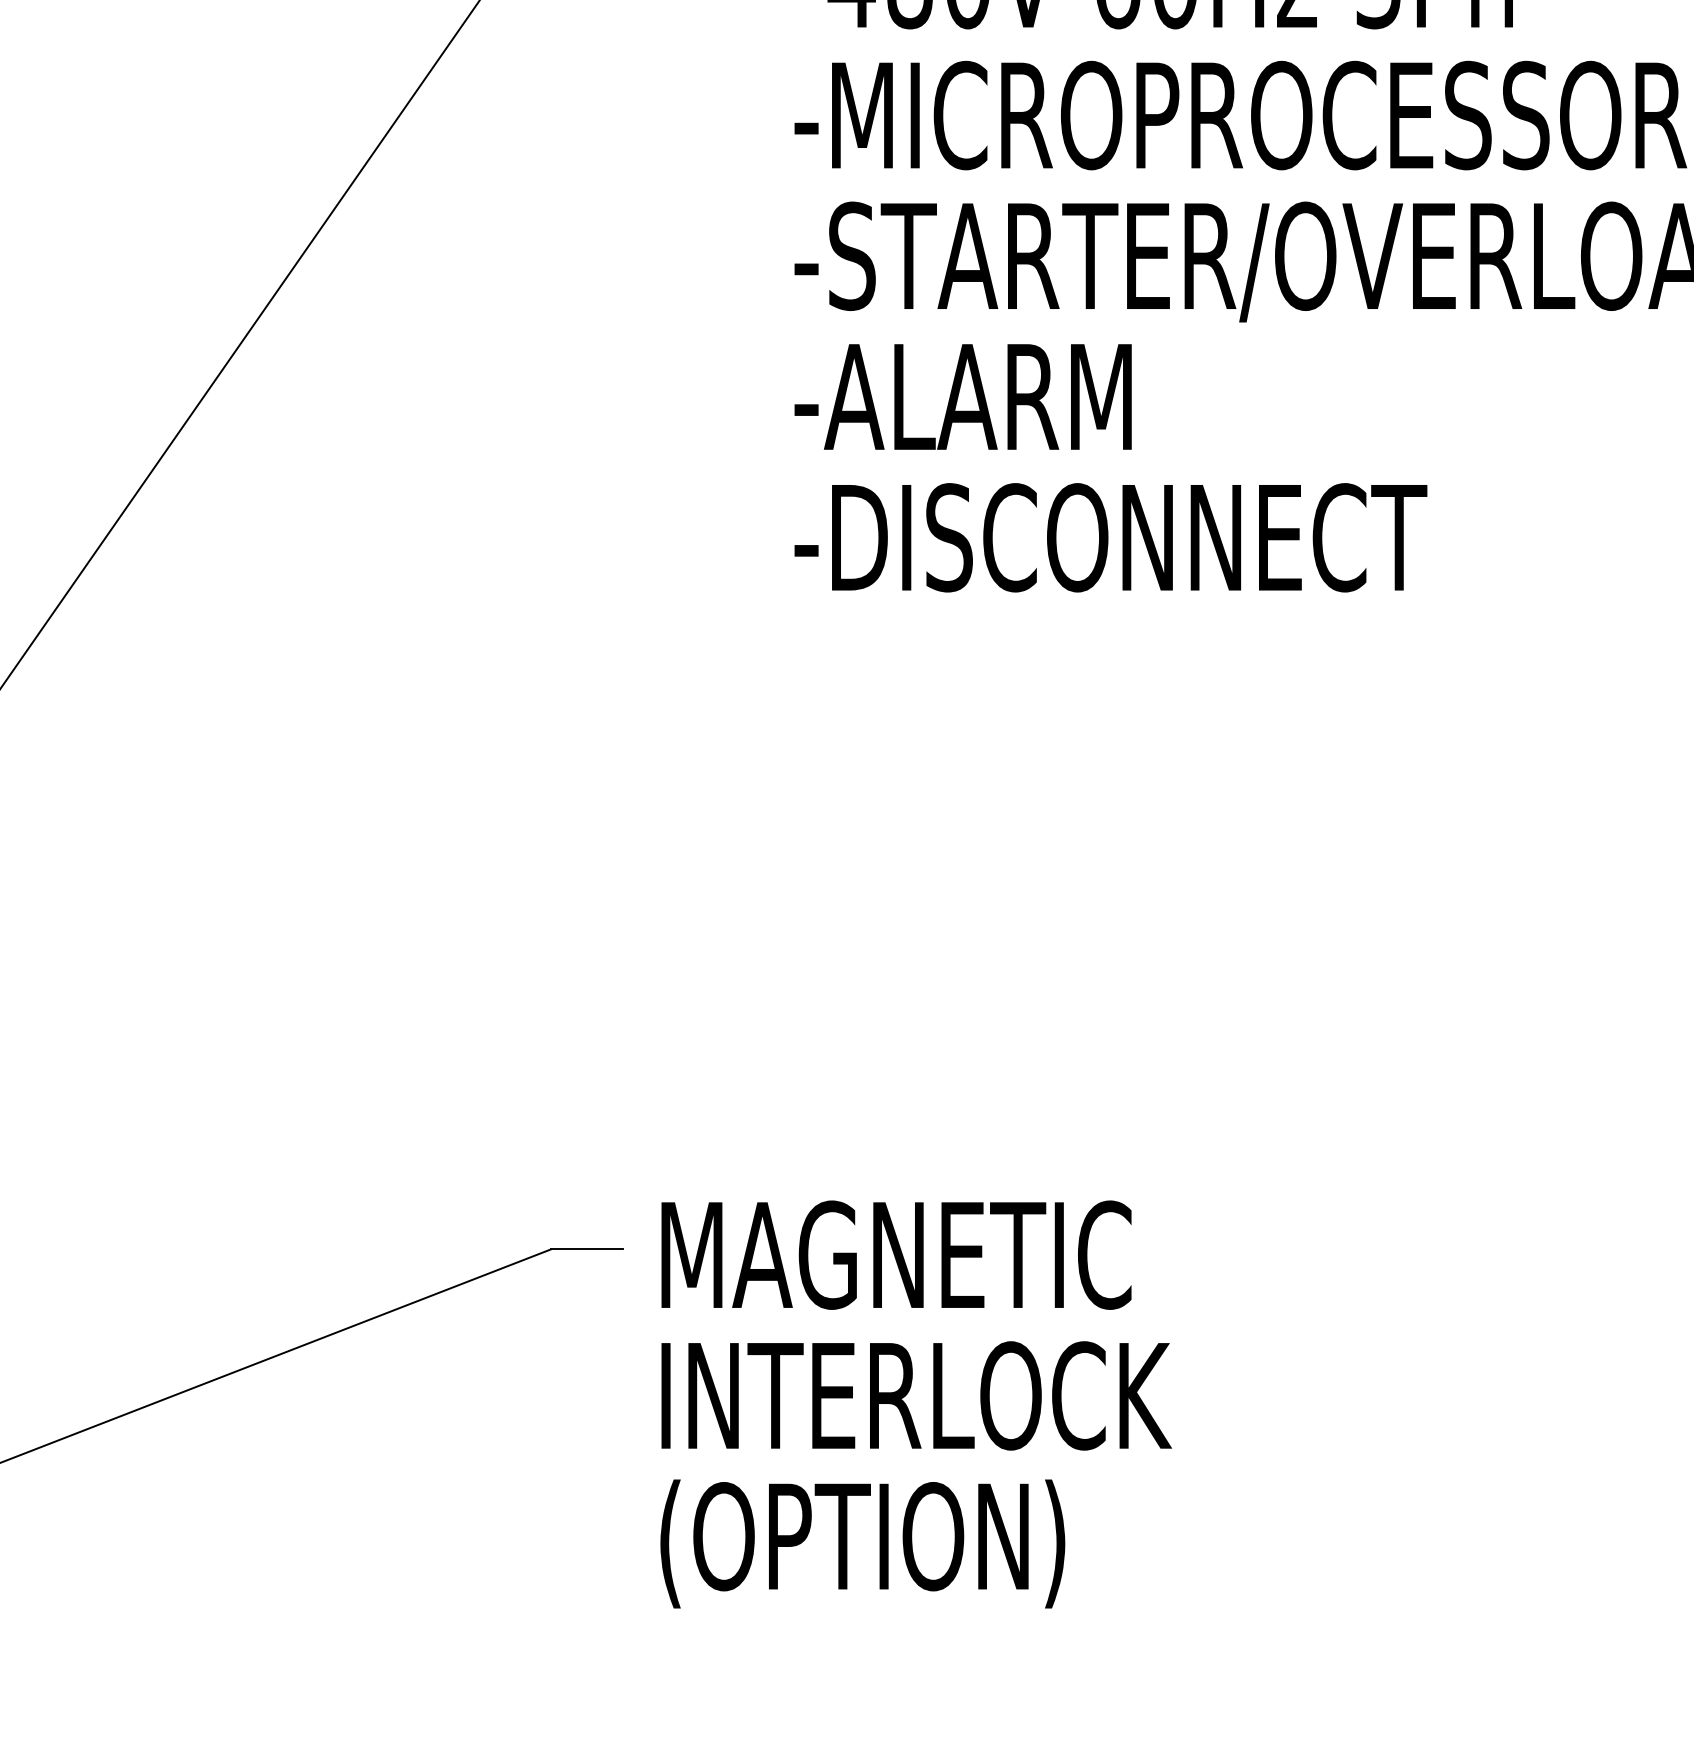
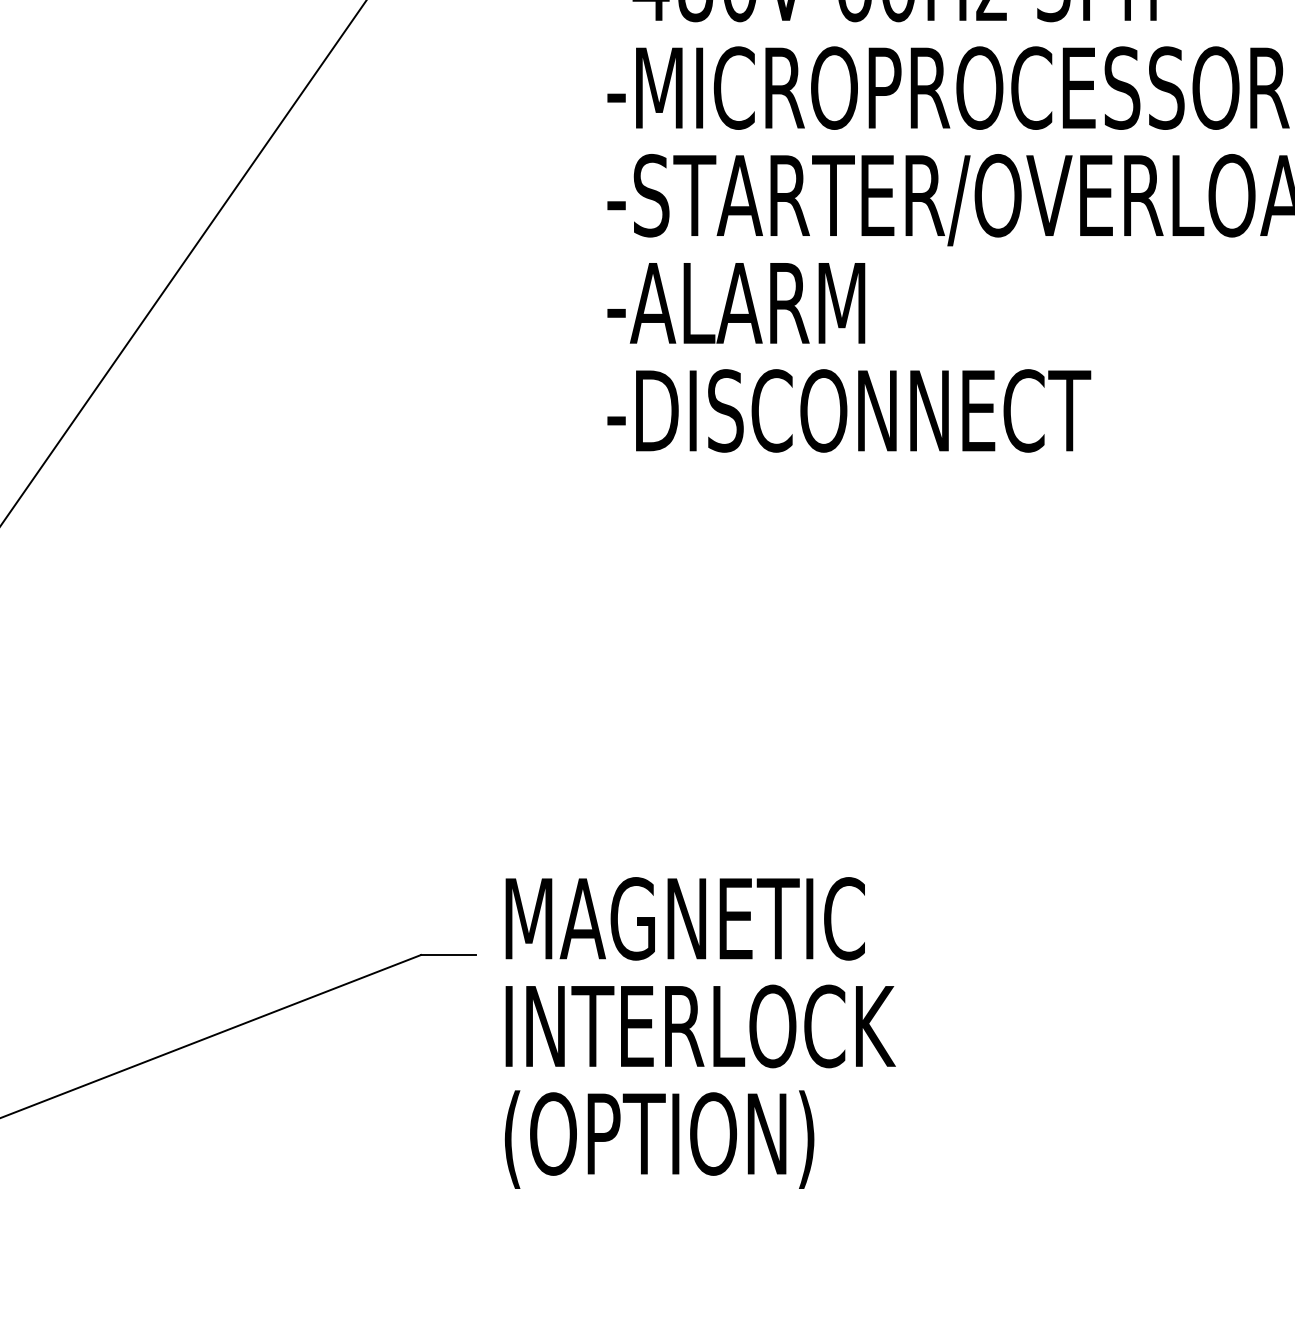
text: (915, 1404) -> (699, 1033), moved

